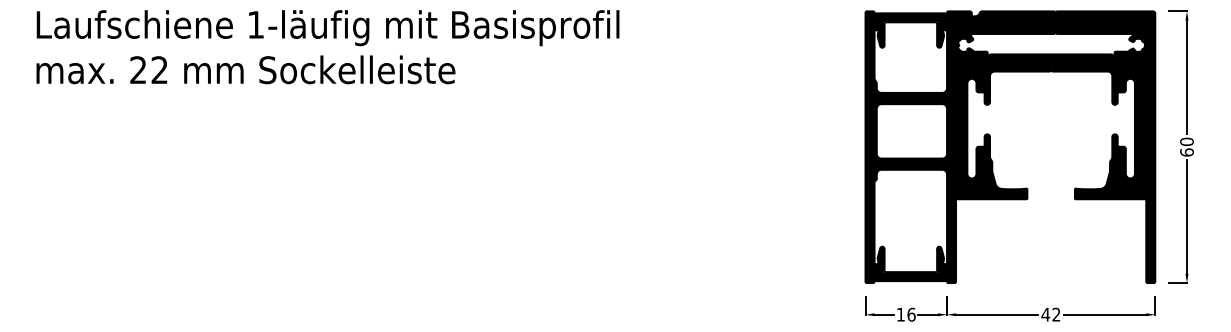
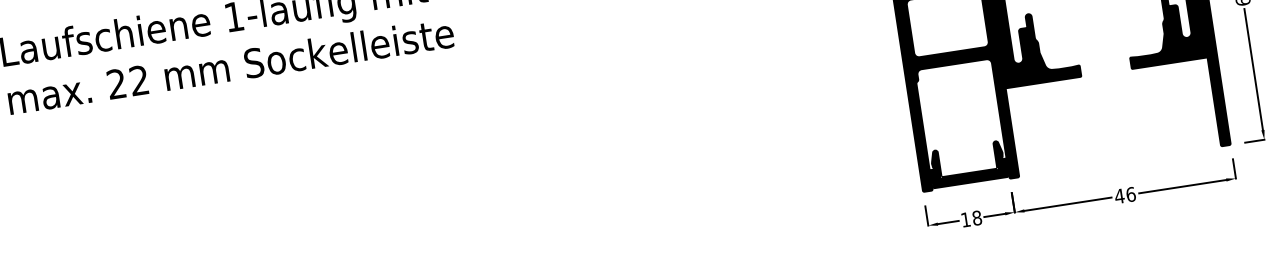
text: (911, 314) -> (977, 217), 16 -> 18
text: (1056, 314) -> (1130, 194), 42 -> 46

